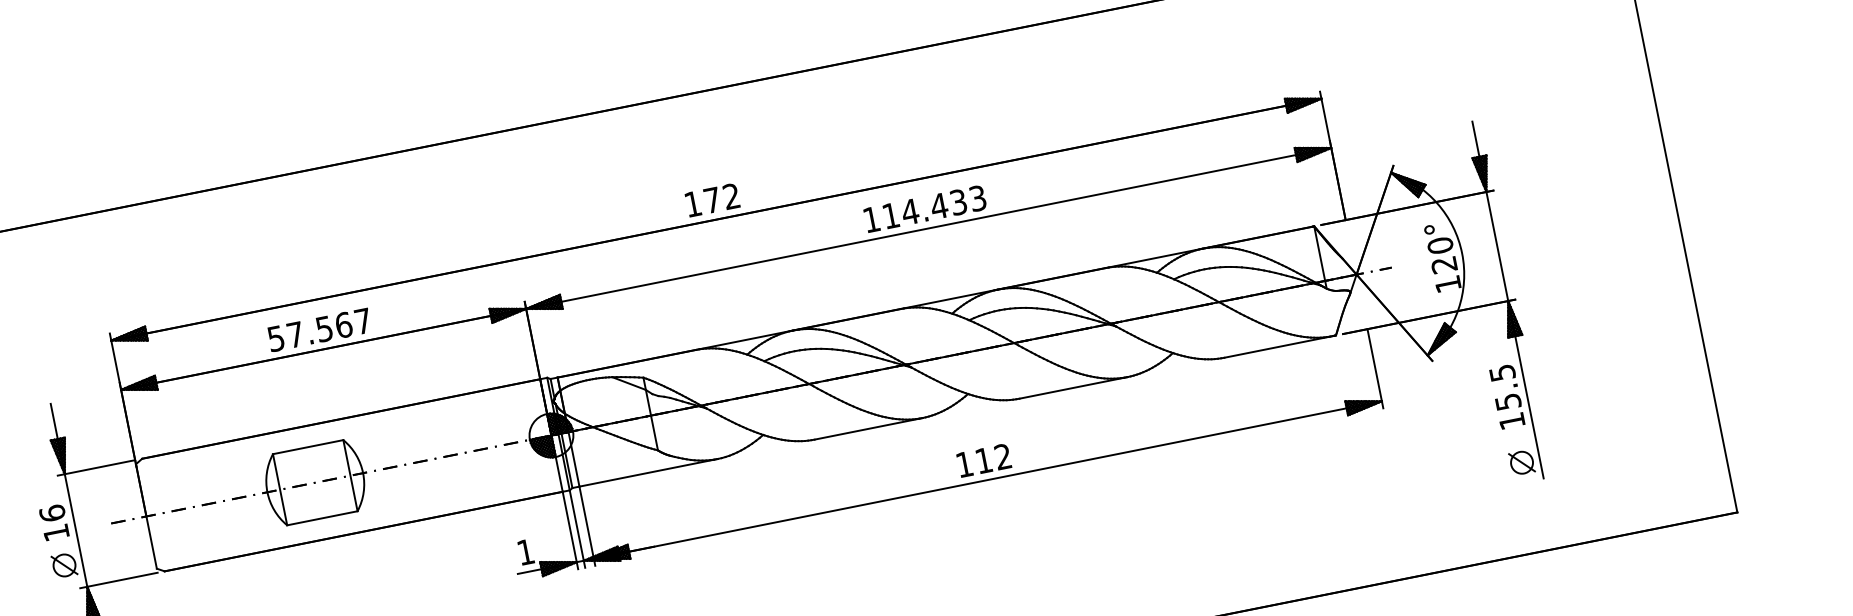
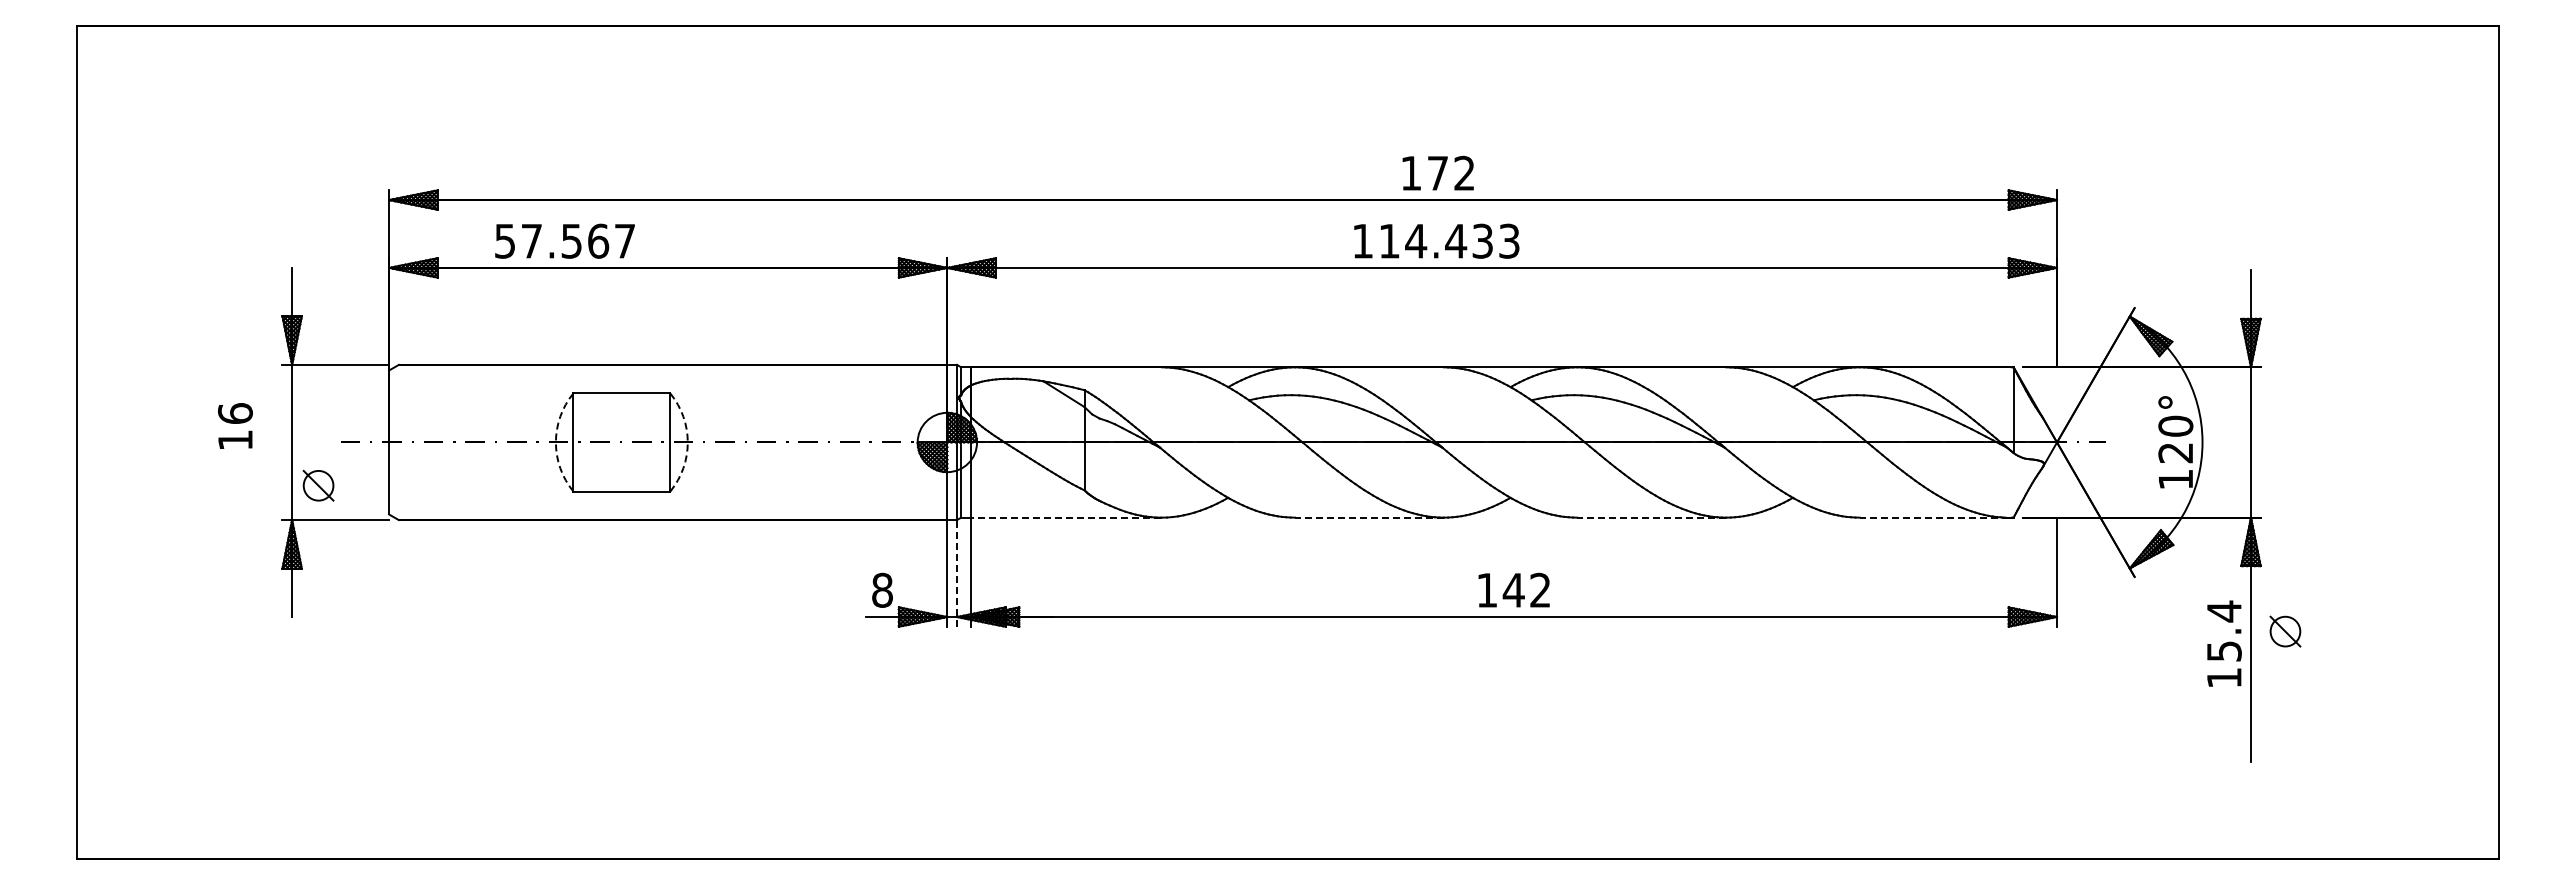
text: (711, 199) -> (1437, 172), moved
text: (924, 208) -> (1436, 240), moved
text: (319, 329) -> (564, 240), moved
line: (1277, 346) -> (1933, 517), solid -> dashed
text: (1502, 372) -> (2224, 611), 15.5 -> 15.4
line: (1073, 387) -> (1651, 517), solid -> dashed
line: (867, 428) -> (1368, 517), solid -> dashed
text: (983, 460) -> (1513, 590), 112 -> 142
part: (1522, 462) -> (2285, 631), moved
line: (648, 472) -> (1065, 517), solid -> dashed
arc: (362, 473) -> (687, 442), solid -> dashed
arc: (267, 492) -> (555, 442), solid -> dashed
text: (54, 522) -> (235, 425), moved
line: (577, 528) -> (957, 572), solid -> dashed
text: (525, 551) -> (882, 589), 1 -> 8
part: (64, 565) -> (318, 485), moved

